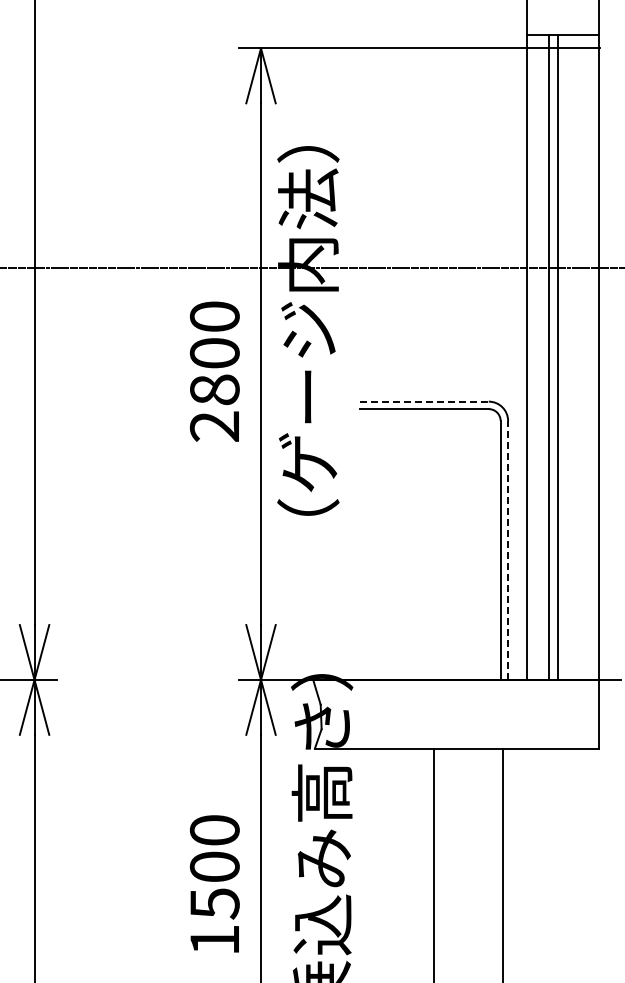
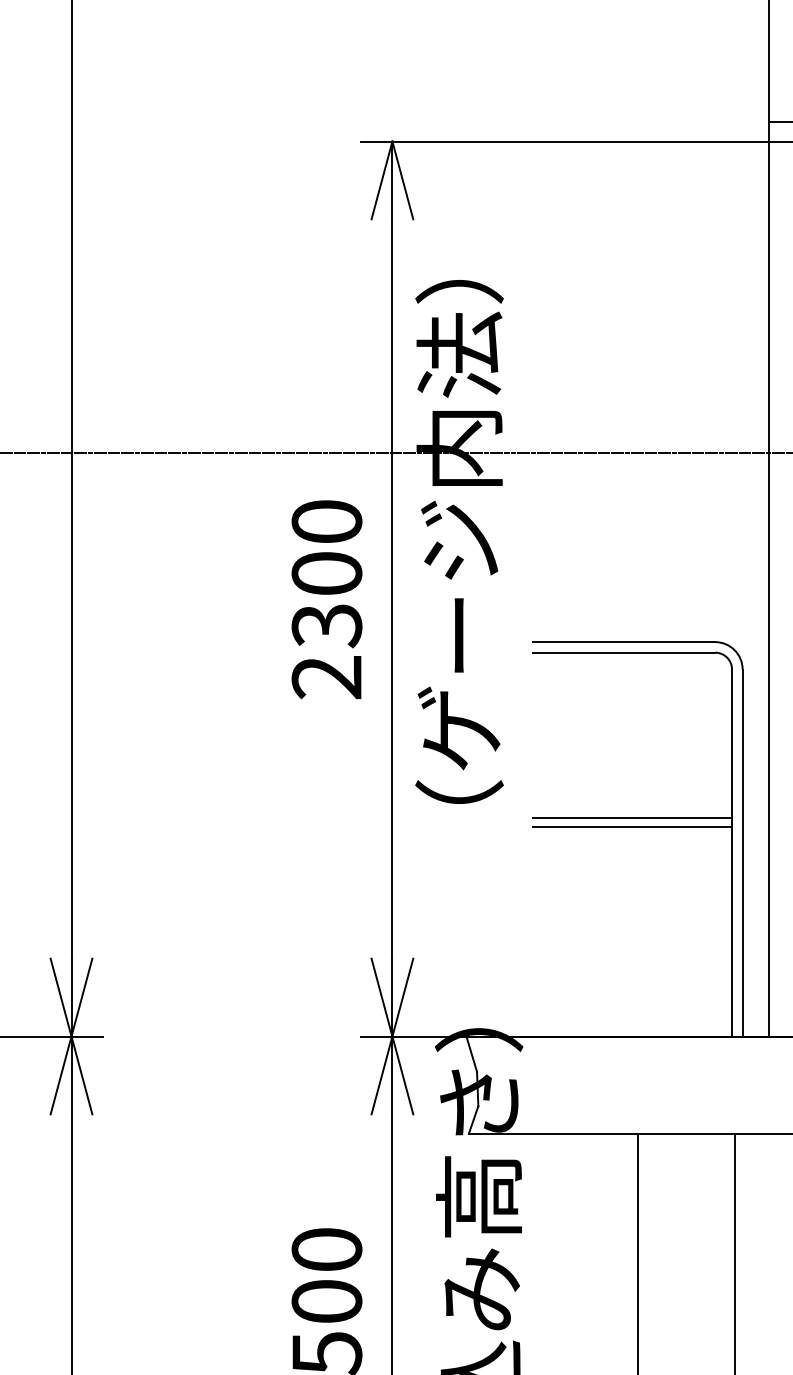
text: (214, 389) -> (326, 624), 2800 -> 2300
line: (424, 401) -> (624, 641), dashed -> solid
line: (429, 525) -> (631, 817), added
line: (429, 531) -> (631, 826), added
line: (508, 549) -> (743, 851), dashed -> solid

